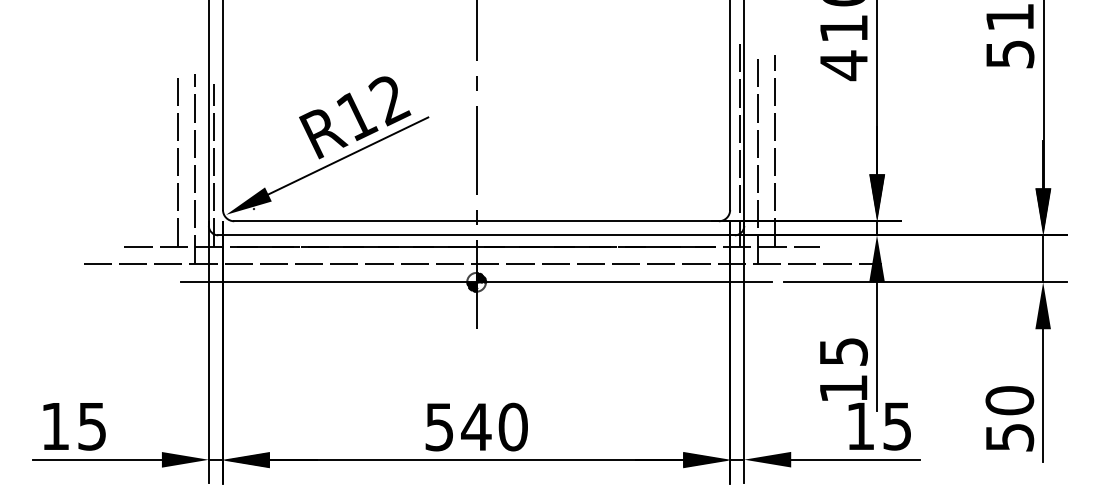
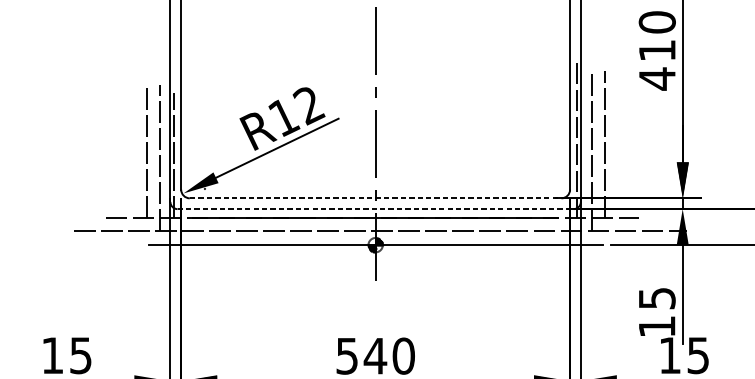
line: (477, 221) -> (376, 198), solid -> dashed
line: (477, 235) -> (376, 209), solid -> dashed

